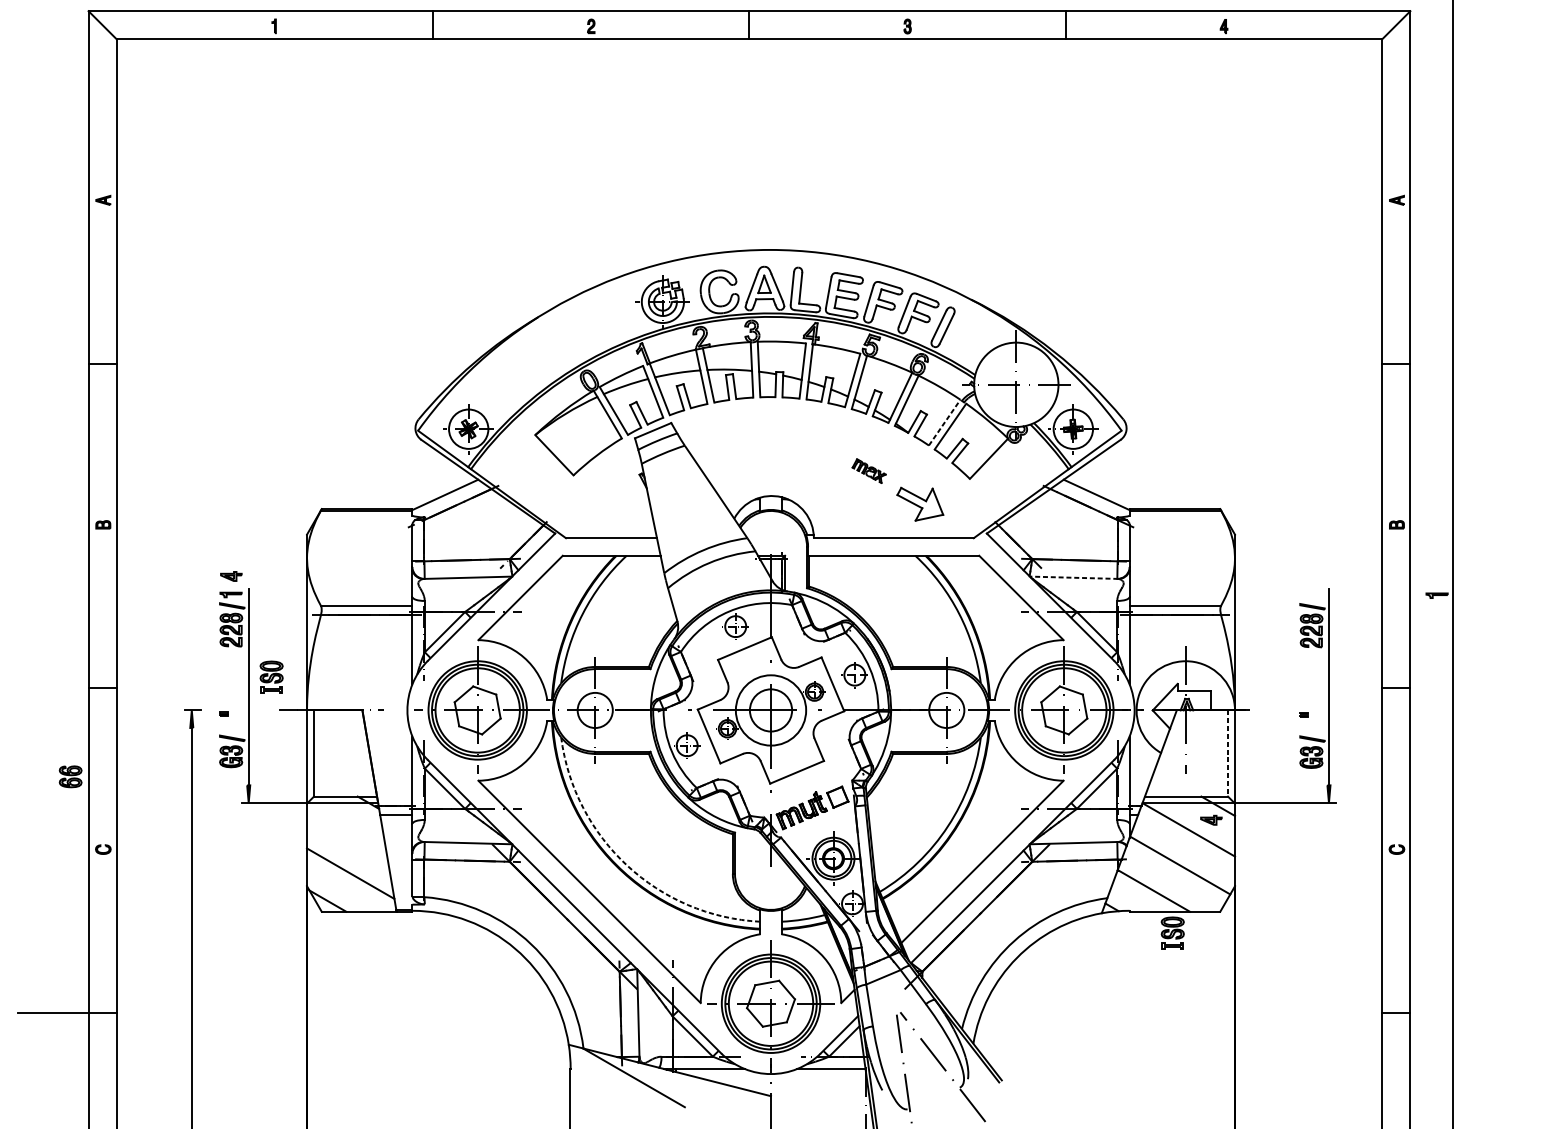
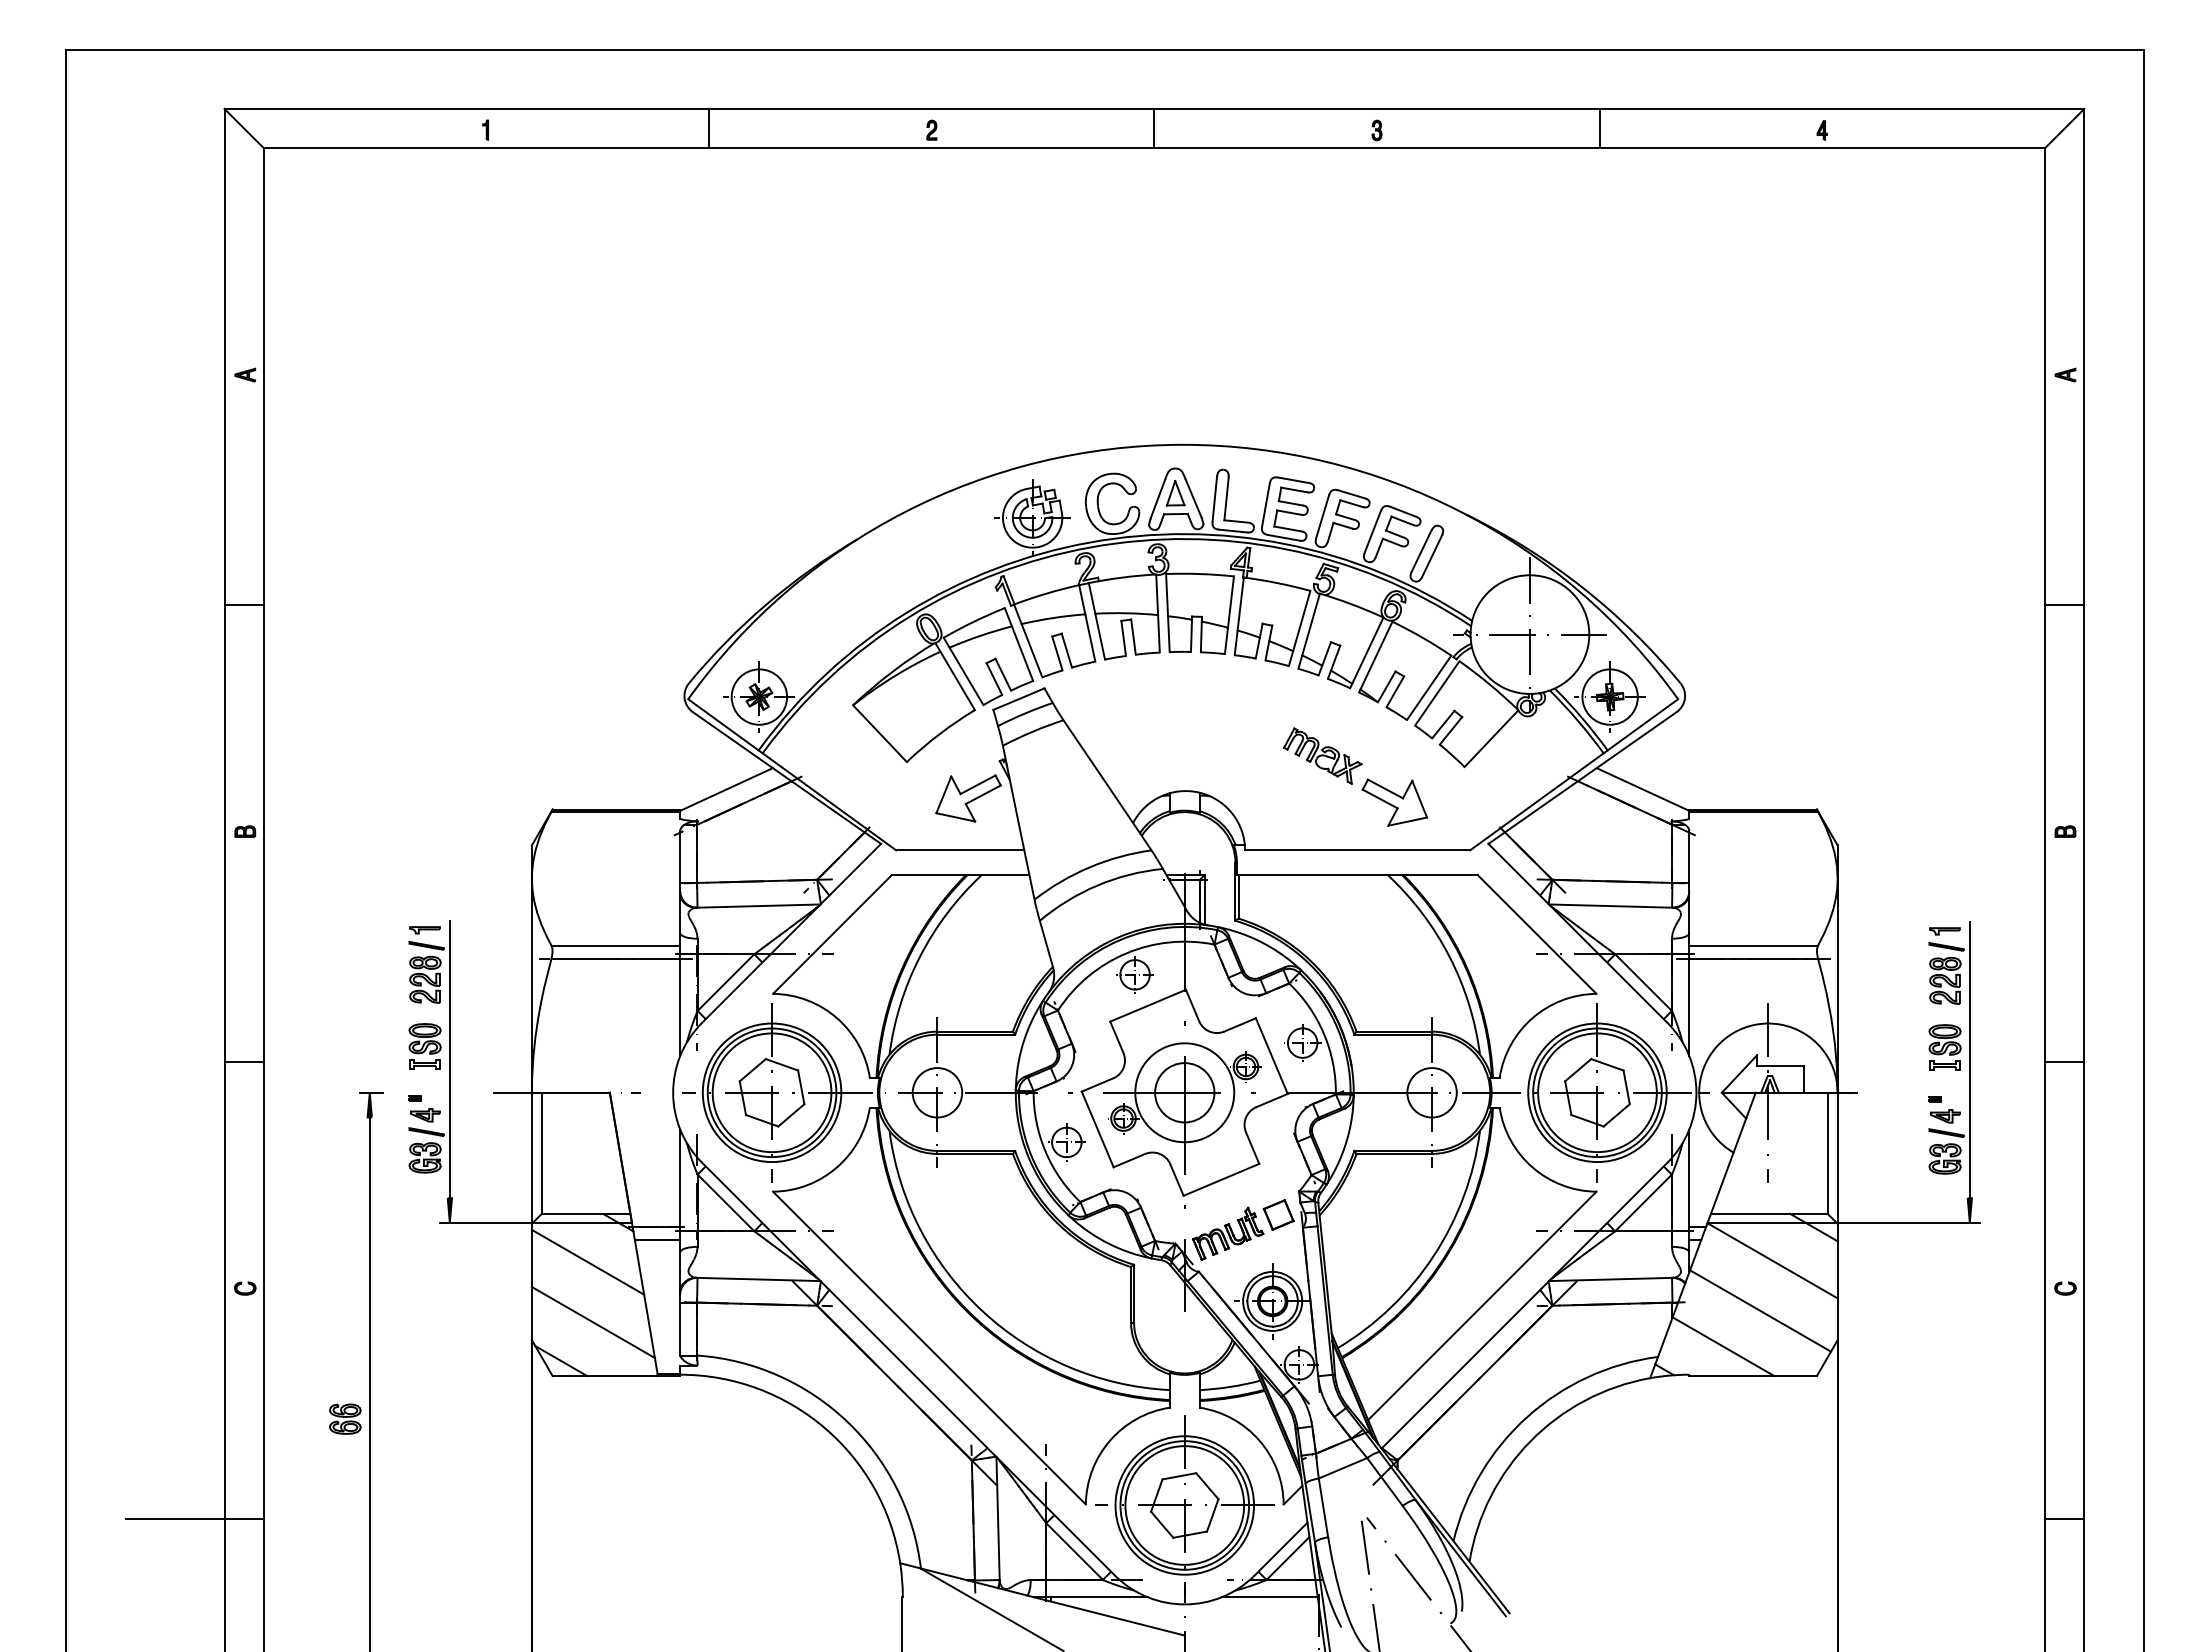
line: (944, 422) -> (1429, 687), dashed -> solid
part: (868, 470) -> (1322, 755), size x1.67
part: (617, 501) -> (968, 798), added
part: (231, 576) -> (425, 1115), moved
line: (1073, 578) -> (1610, 906), dashed -> solid
part: (1436, 595) -> (1944, 931), moved
part: (271, 677) -> (424, 1046), moved
line: (1227, 753) -> (1827, 1153), dashed -> solid
part: (70, 776) -> (345, 1418), moved
part: (1211, 820) -> (1945, 1116), moved
line: (346, 830) -> (587, 1261), added
arc: (627, 865) -> (982, 1311), dashed -> solid
part: (1172, 933) -> (1944, 1047), moved

